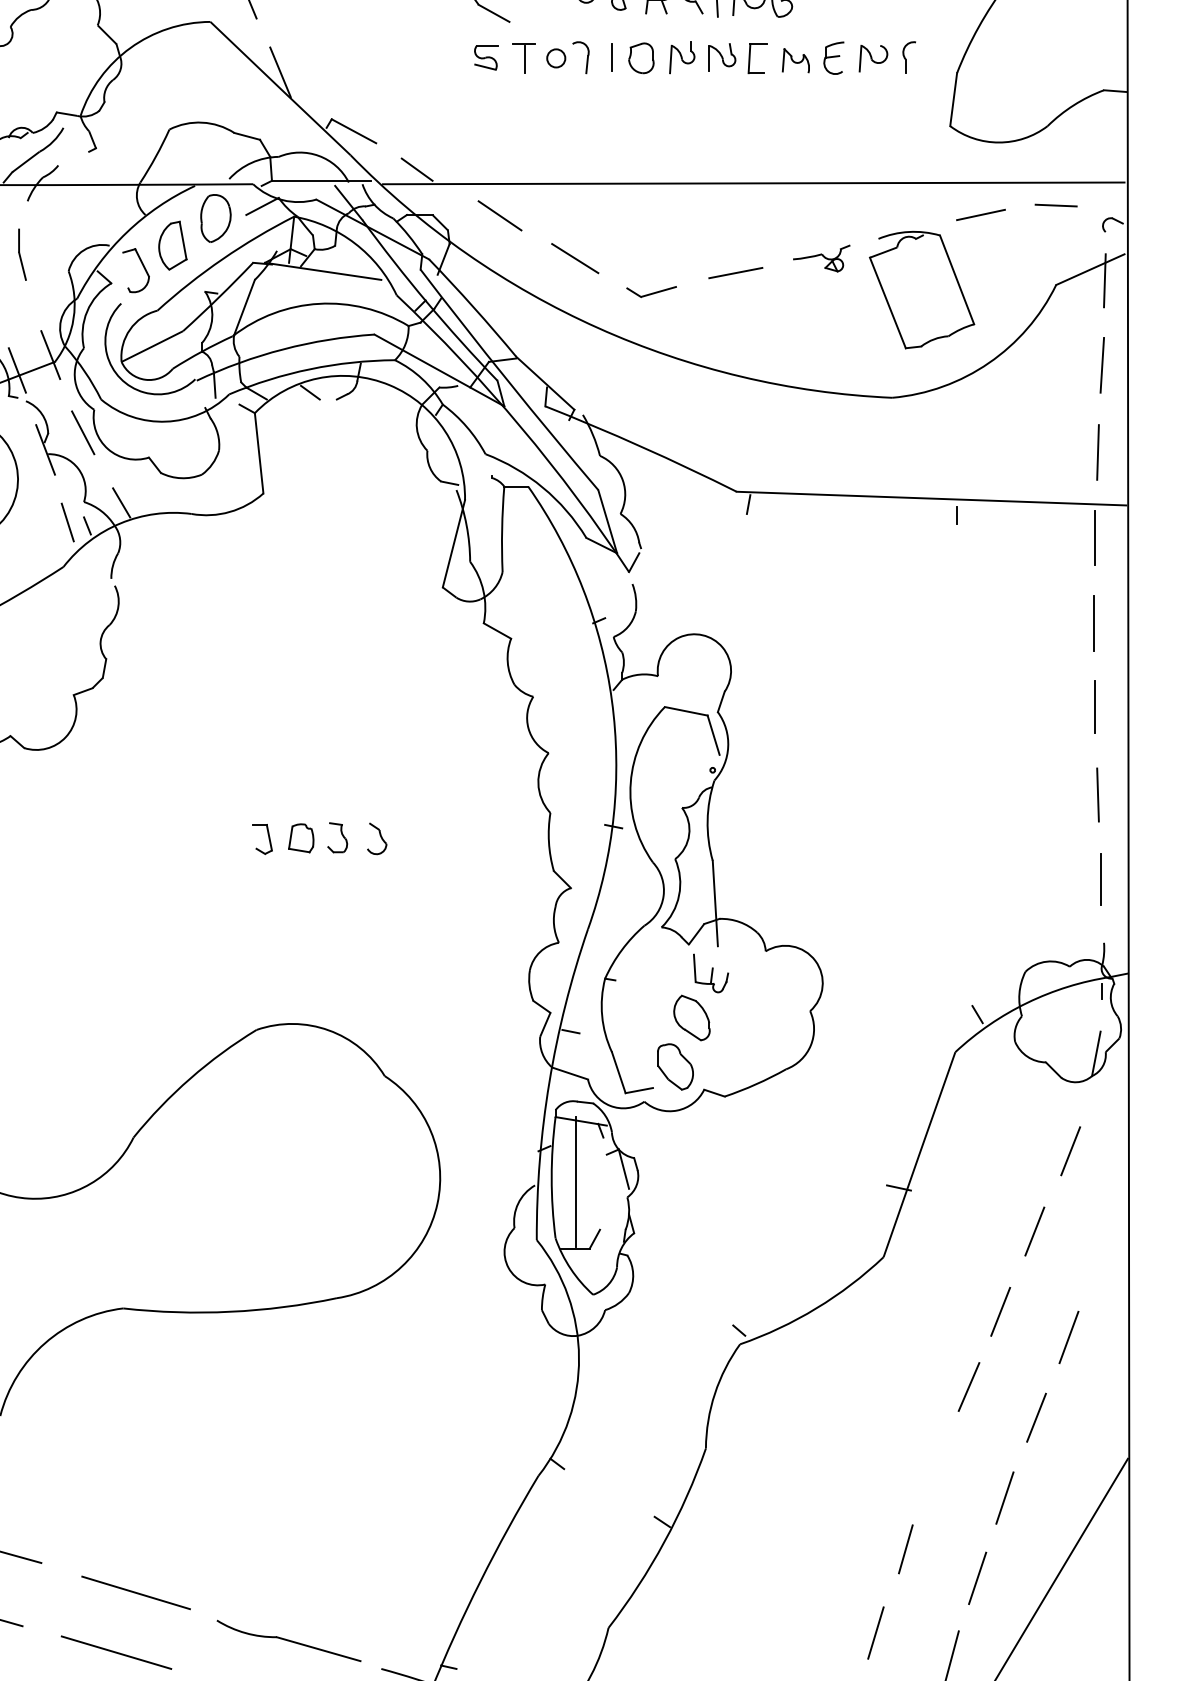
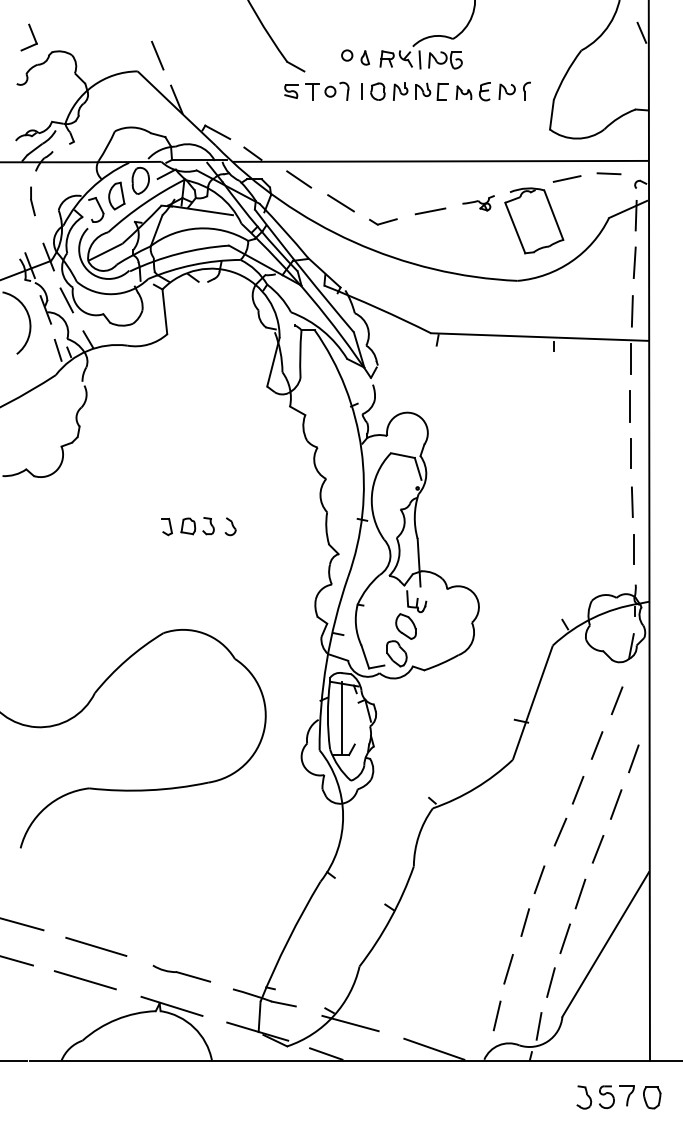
line: (1100, 1254) -> (633, 758), added
line: (931, 1471) -> (539, 879), added
part: (288, 1640) -> (181, 973), size x0.71

